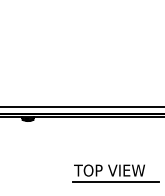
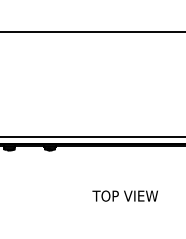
line: (116, 182) -> (131, 207), removed

